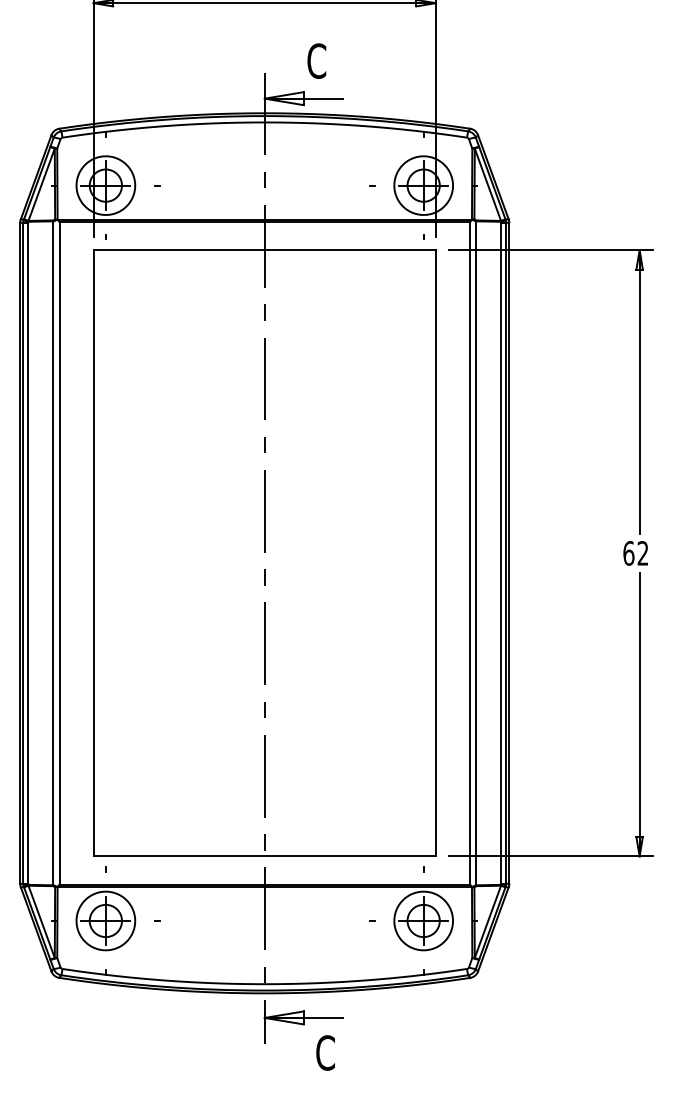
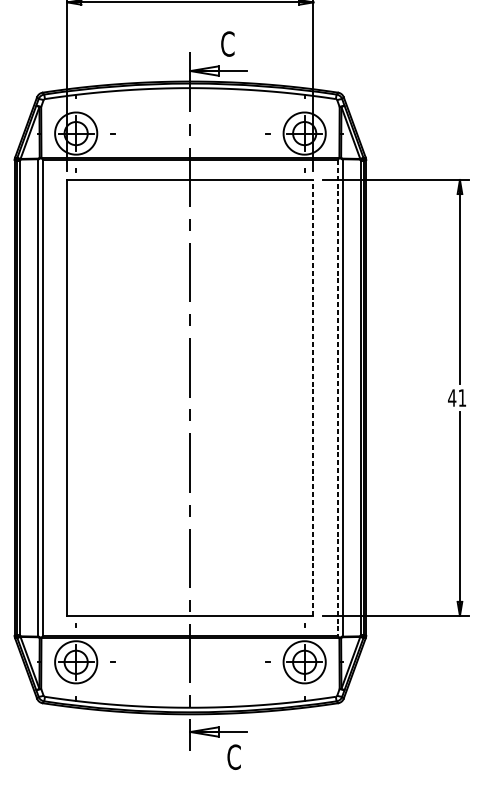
line: (435, 552) -> (313, 397), solid -> dashed
line: (469, 553) -> (337, 398), solid -> dashed
text: (635, 553) -> (456, 398), 62 -> 41

